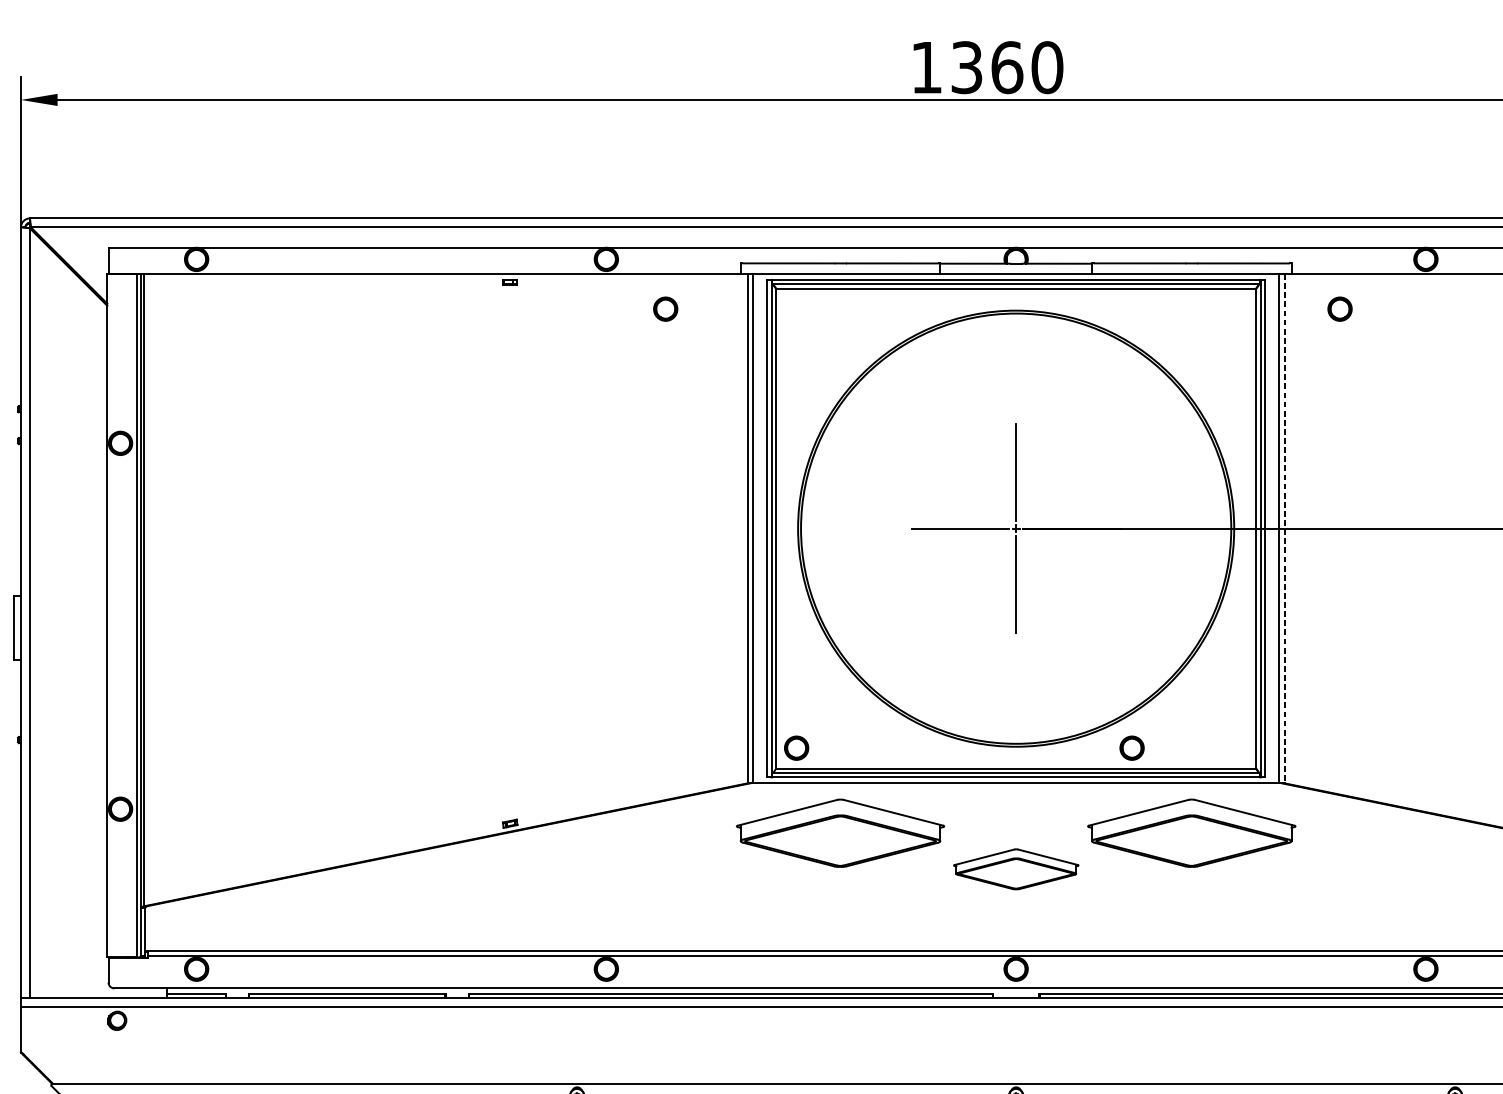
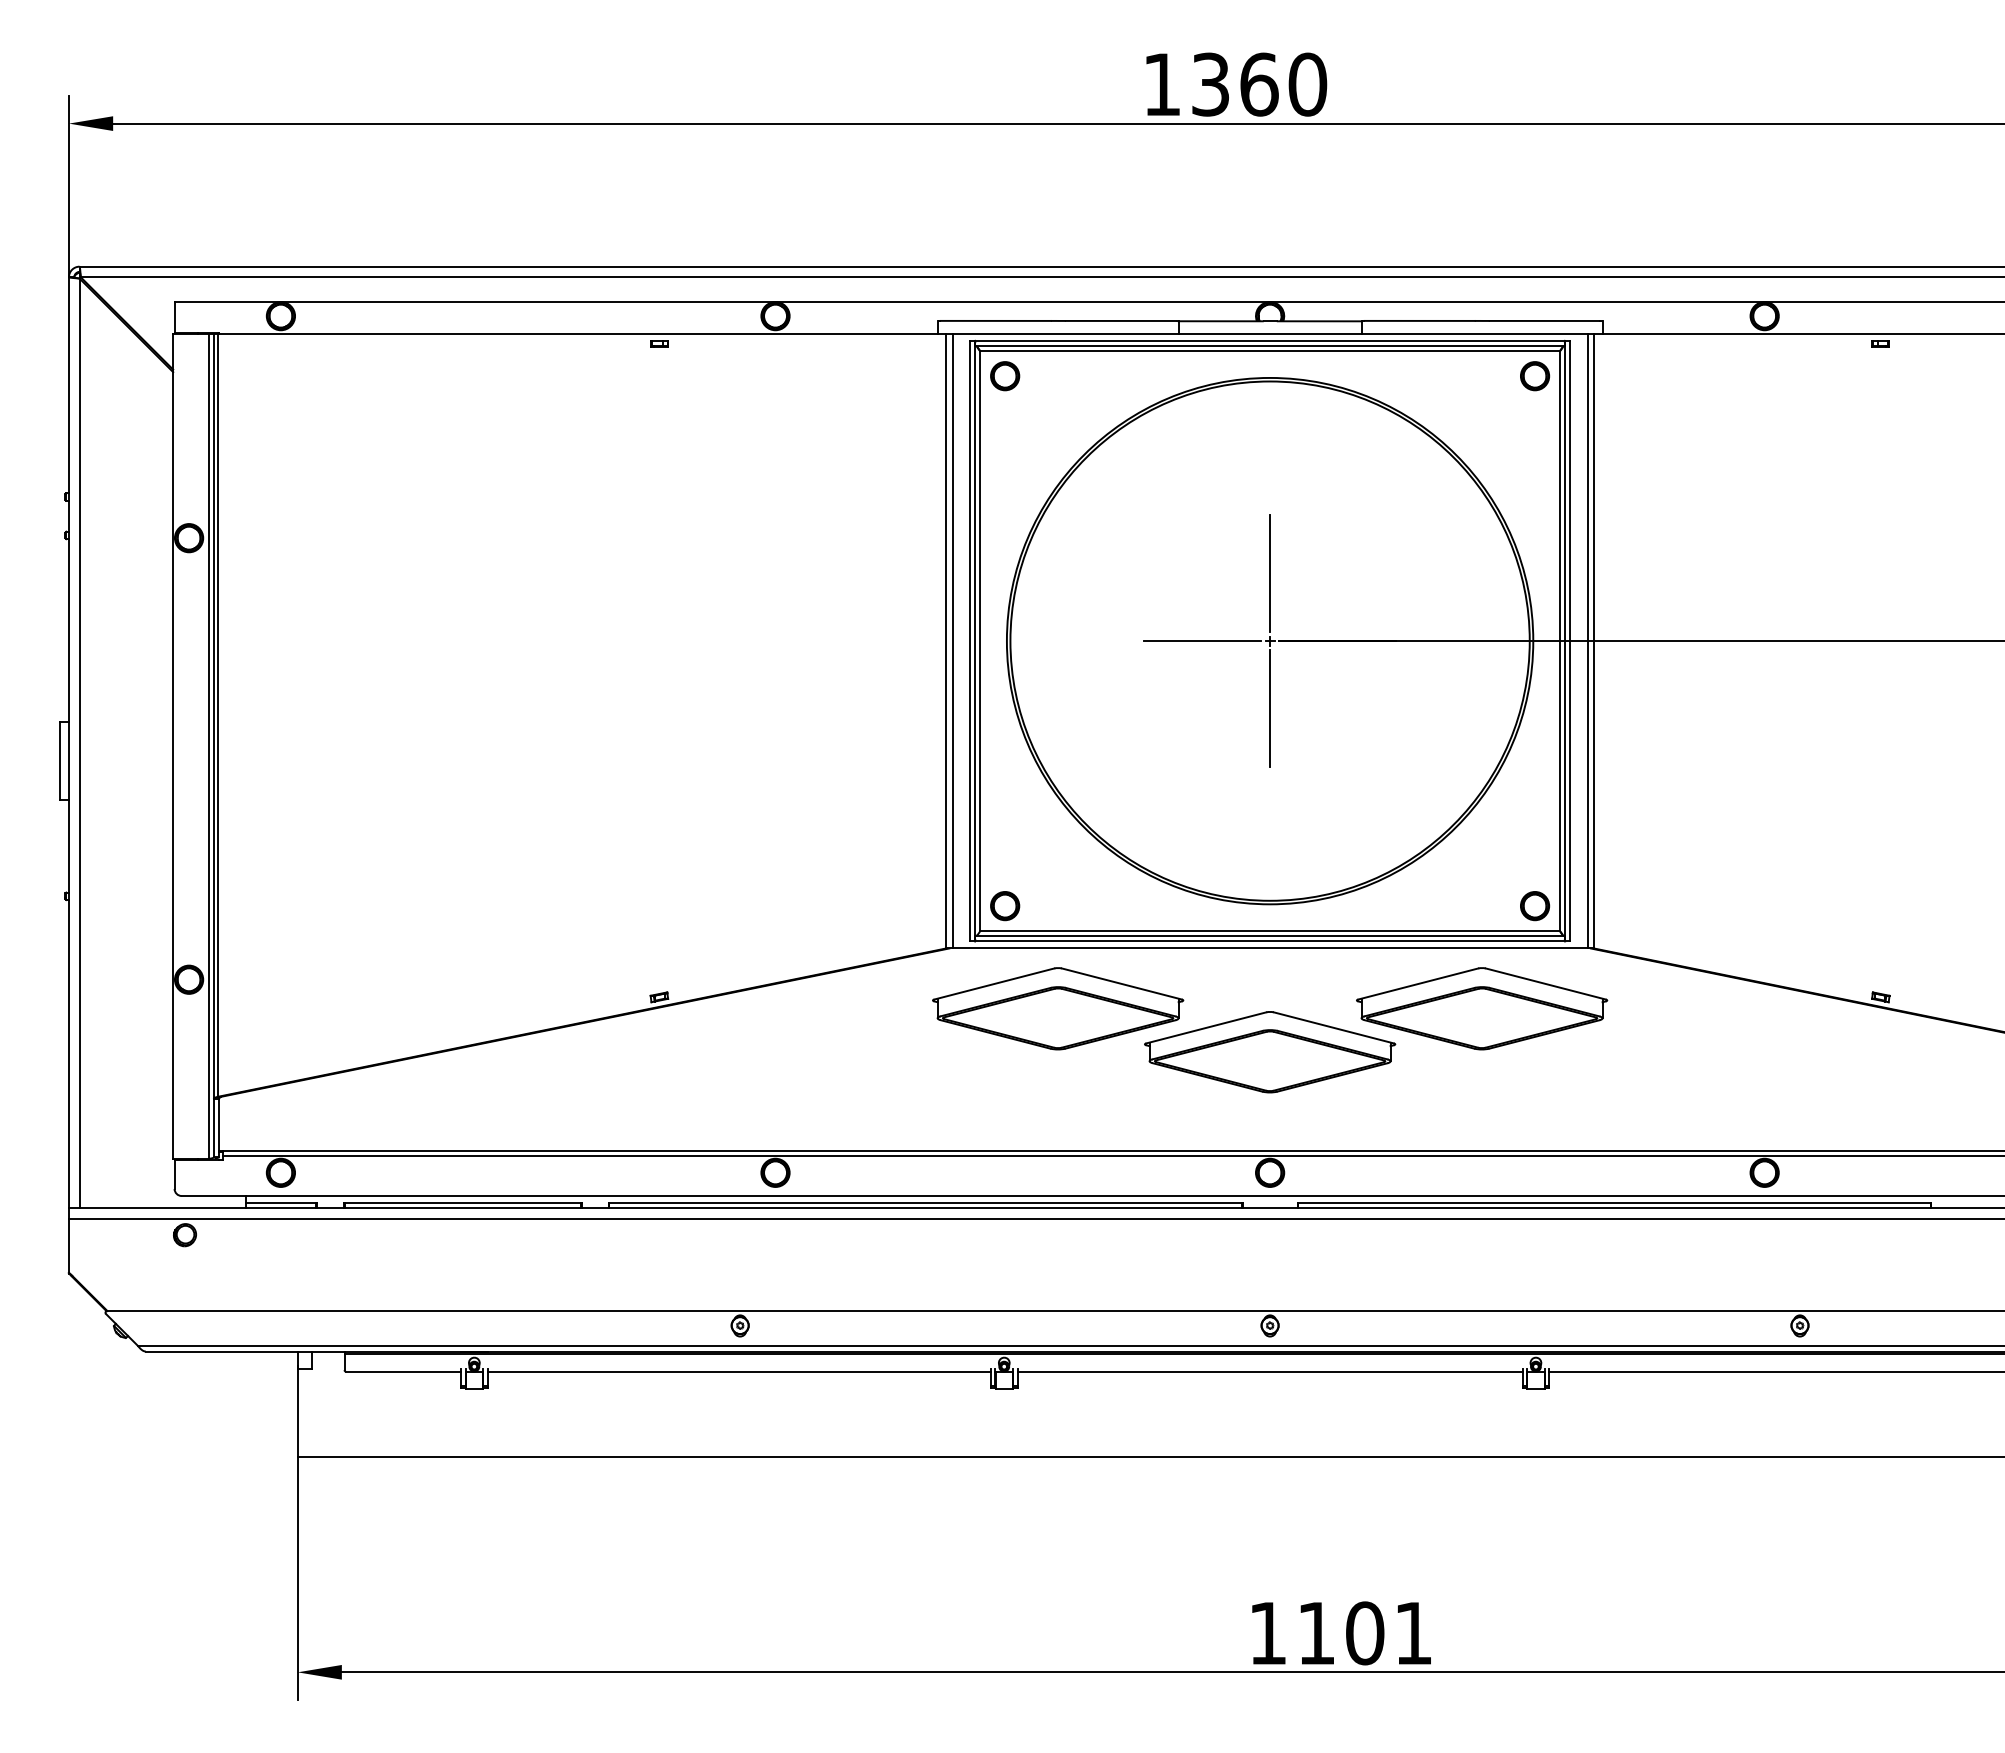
part: (666, 309) -> (1005, 376), moved
part: (1340, 309) -> (1535, 376), moved
line: (1284, 528) -> (1594, 641), dashed -> solid
part: (1132, 748) -> (1535, 906), moved
part: (1016, 869) -> (1270, 1052), size x1.67

